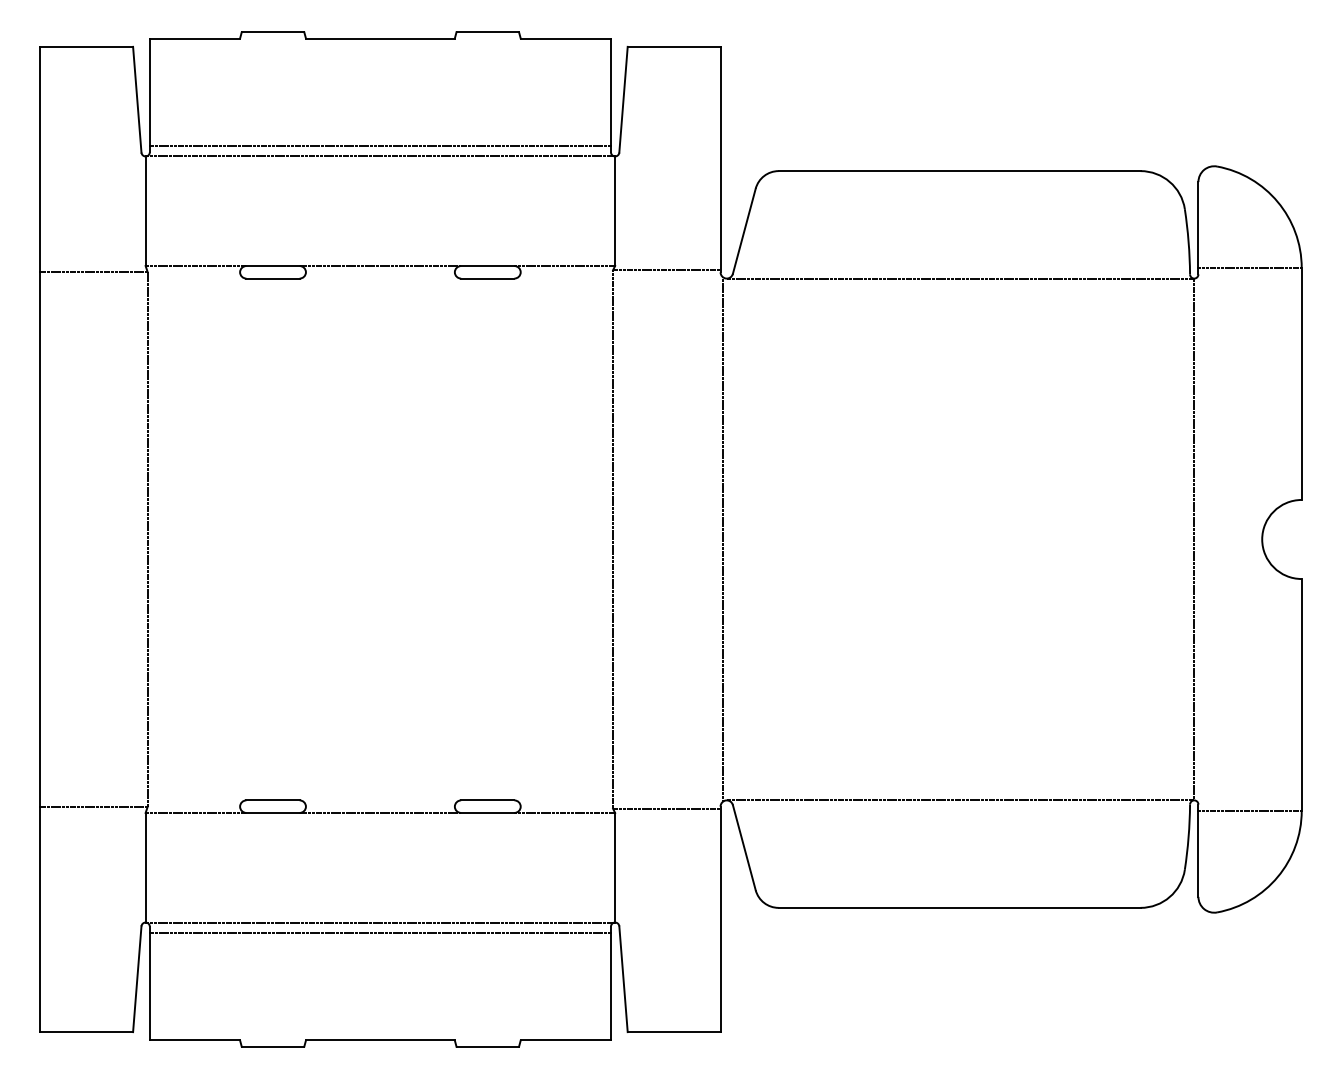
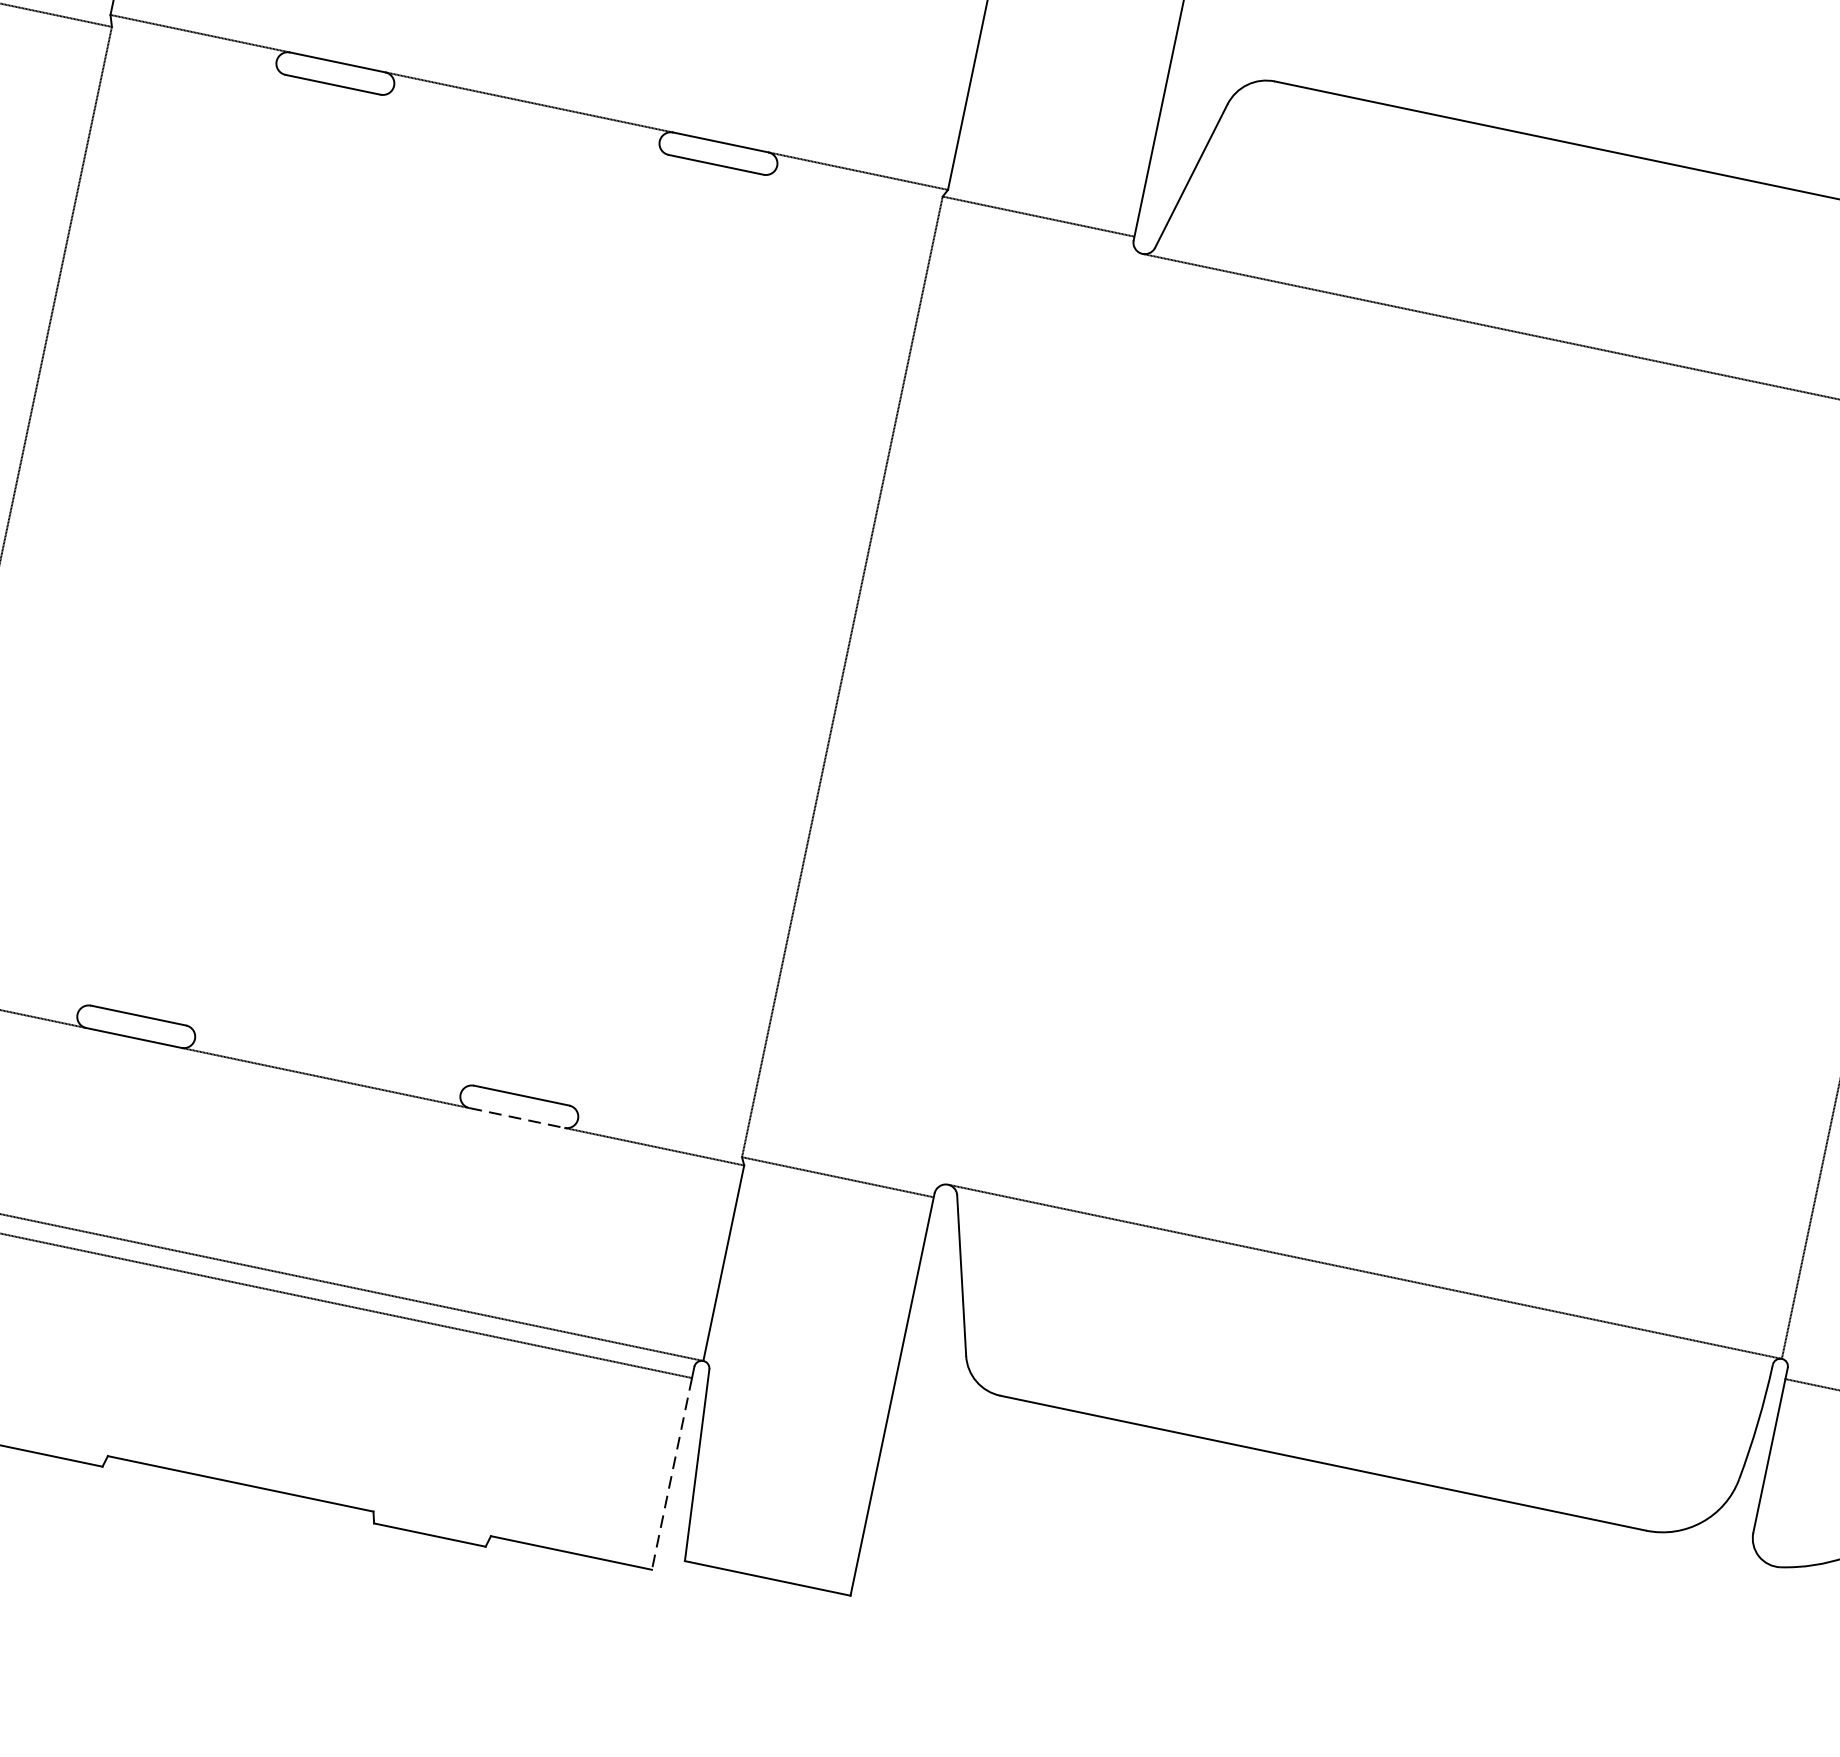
line: (722, 539) -> (1037, 717), removed
line: (487, 812) -> (516, 1117), solid -> dashed
line: (610, 986) -> (671, 1473), solid -> dashed

